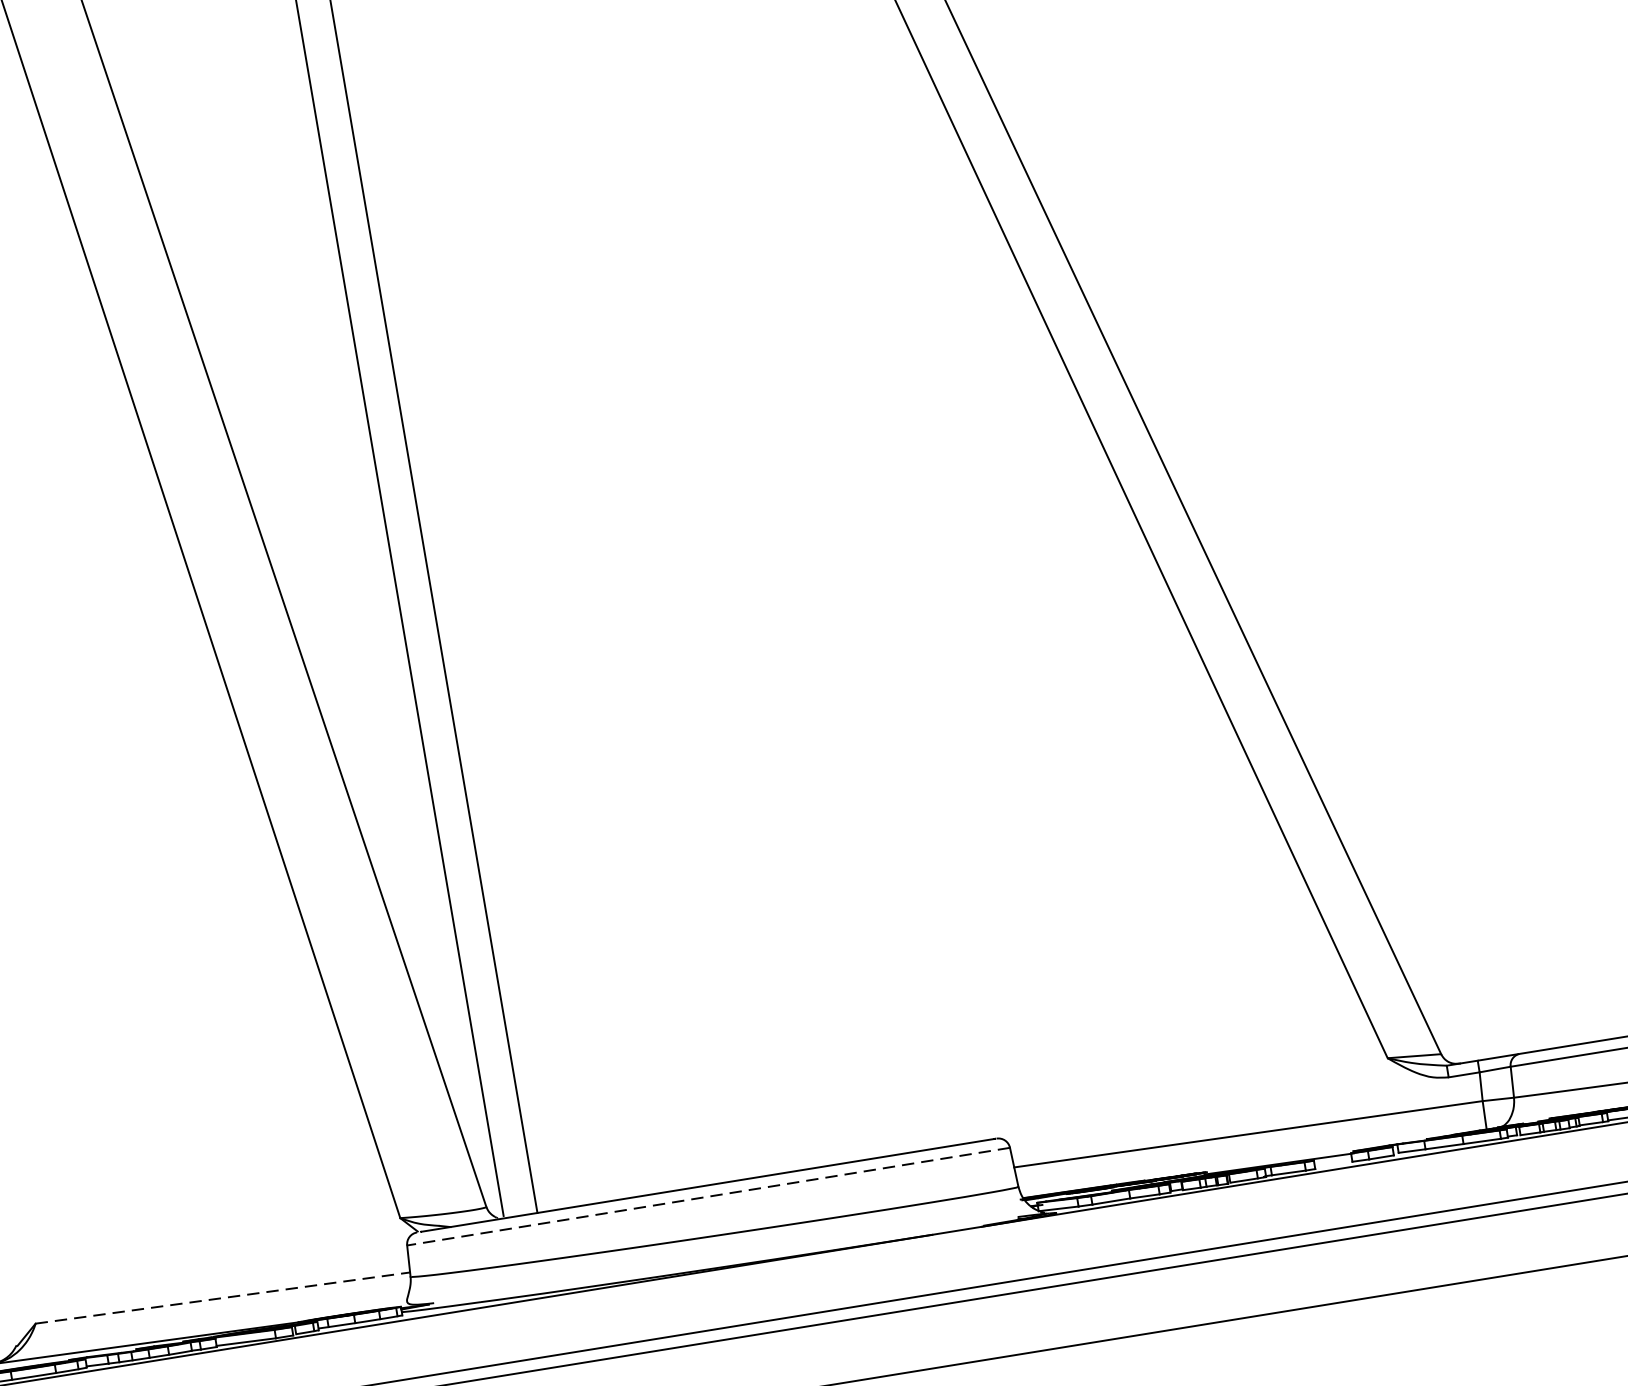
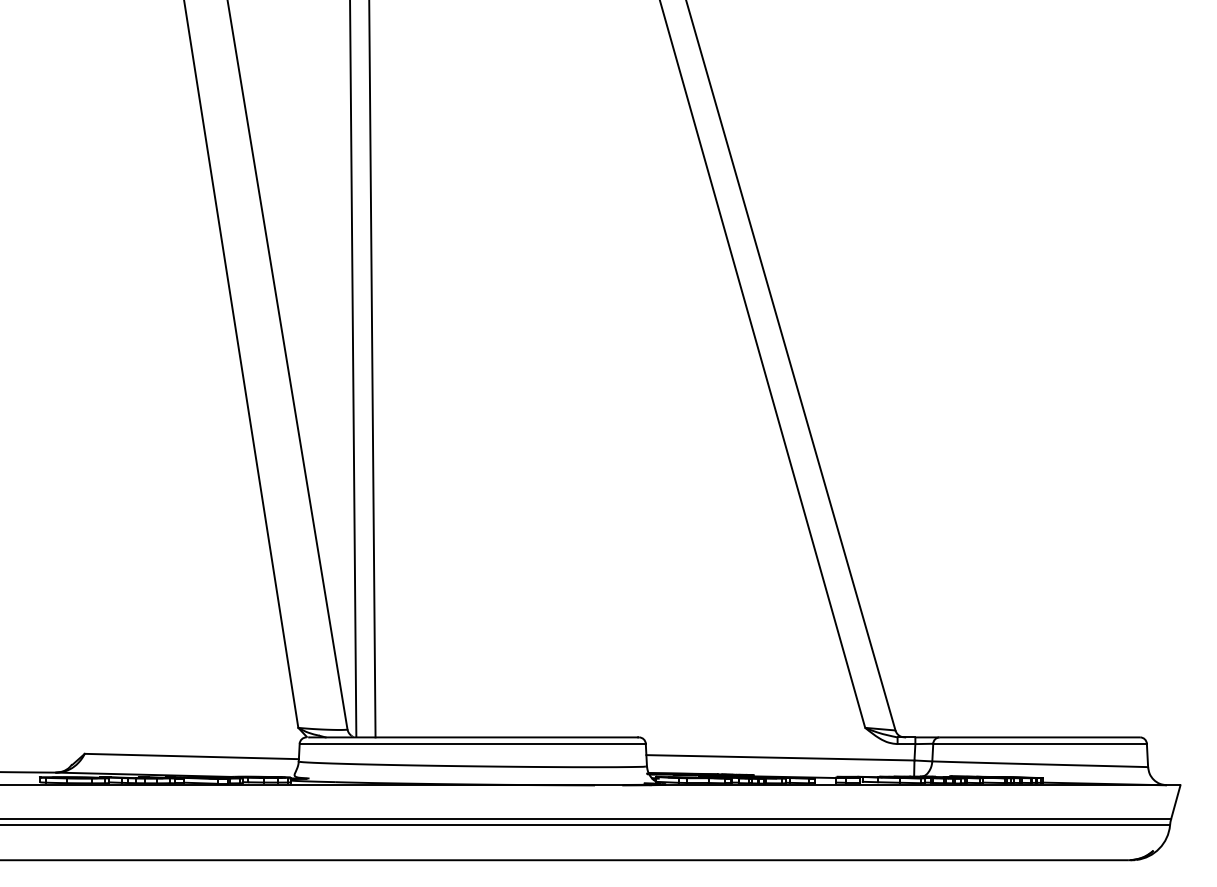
line: (708, 1196) -> (472, 743), dashed -> solid
line: (224, 1297) -> (192, 756), dashed -> solid

